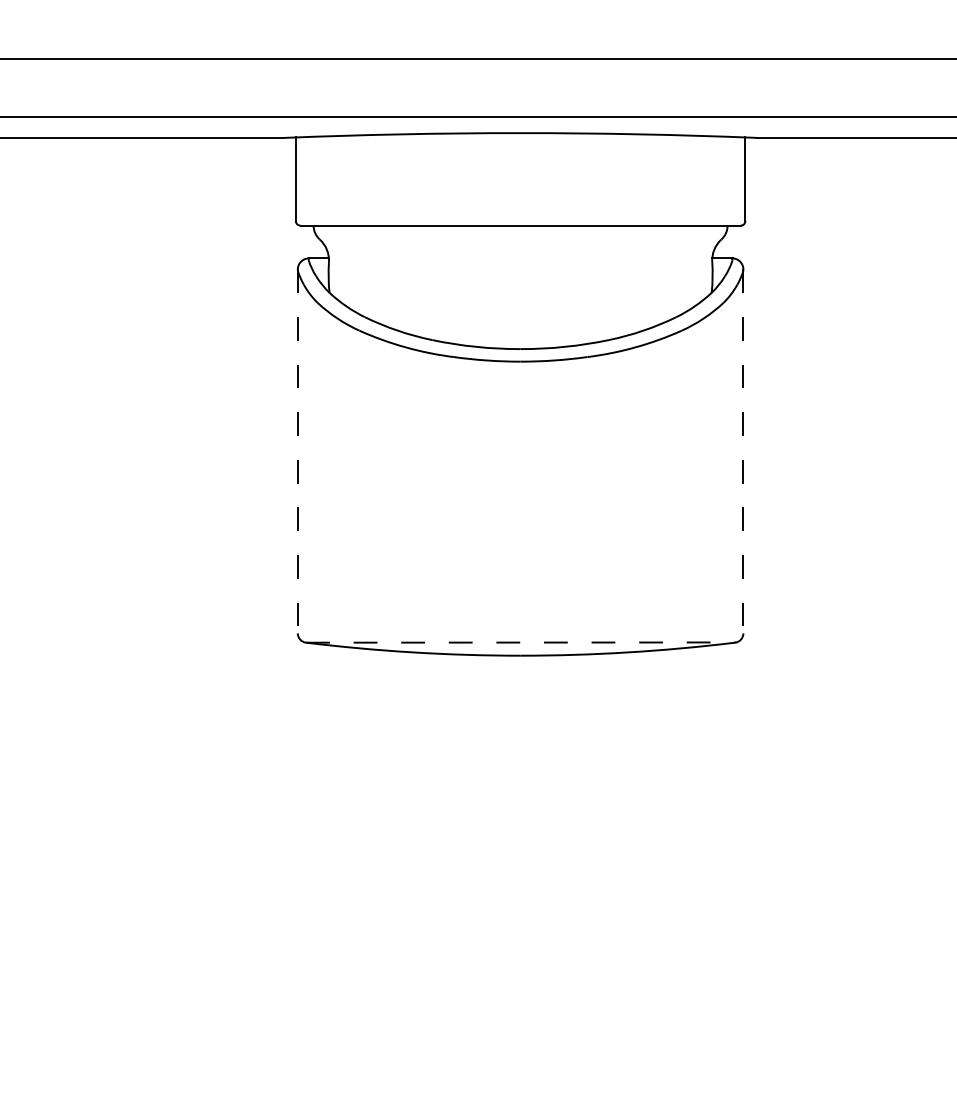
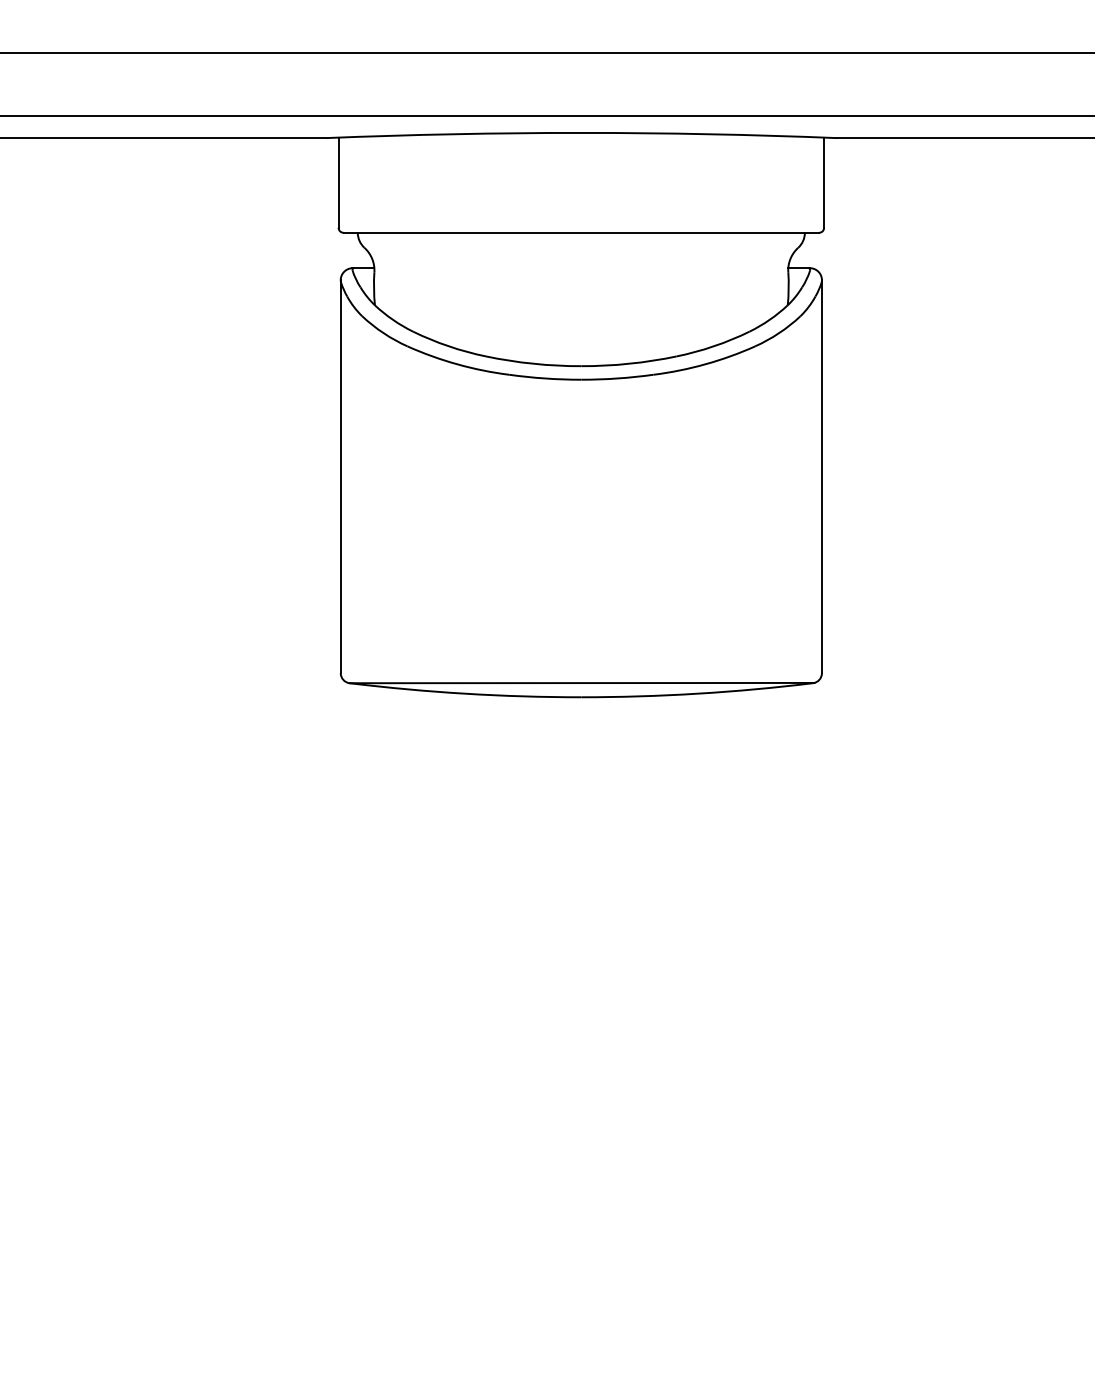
line: (297, 452) -> (340, 477), dashed -> solid
line: (742, 452) -> (821, 477), dashed -> solid
line: (521, 642) -> (582, 683), dashed -> solid

